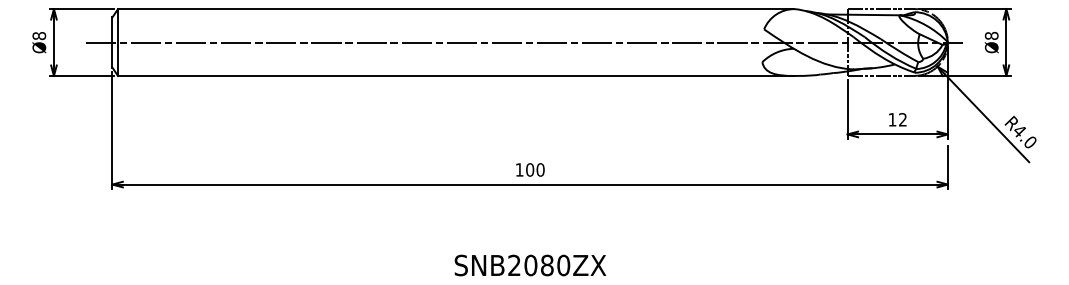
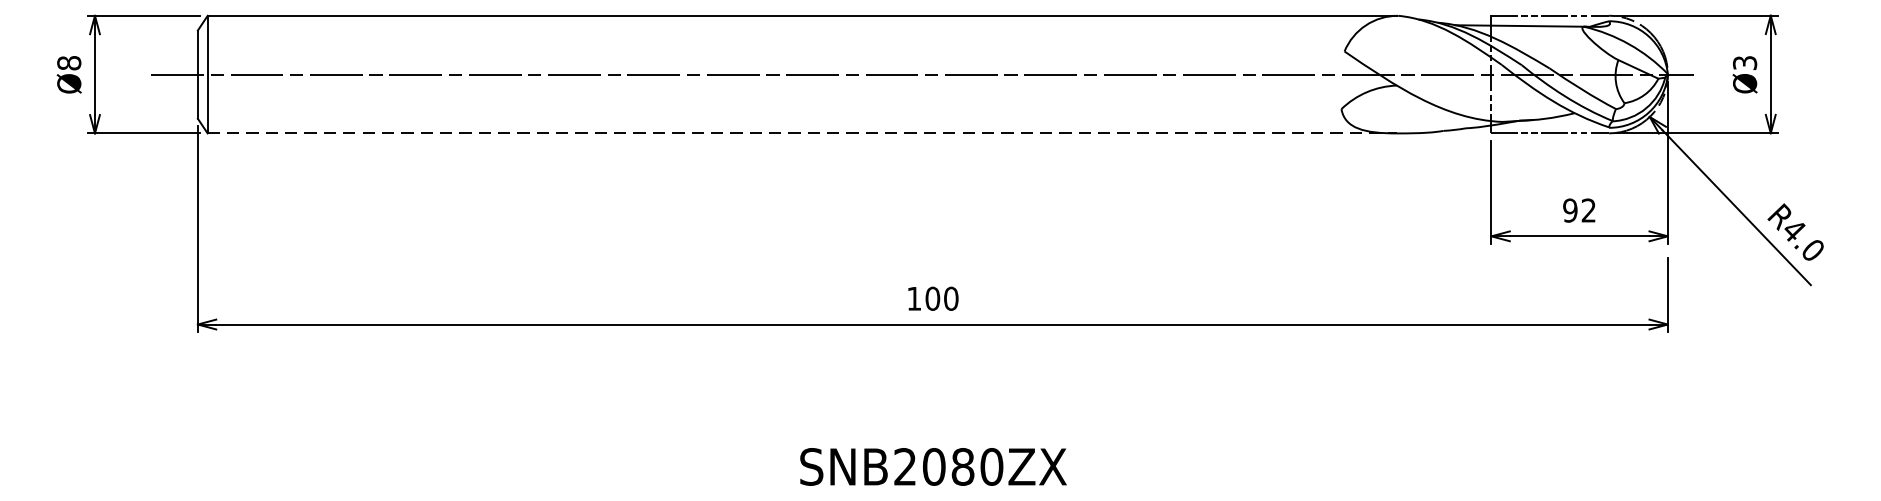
text: (991, 35) -> (1744, 62), Ø8 -> Ø3
line: (455, 75) -> (801, 132), solid -> dashed
text: (892, 119) -> (1570, 210), 12 -> 92

